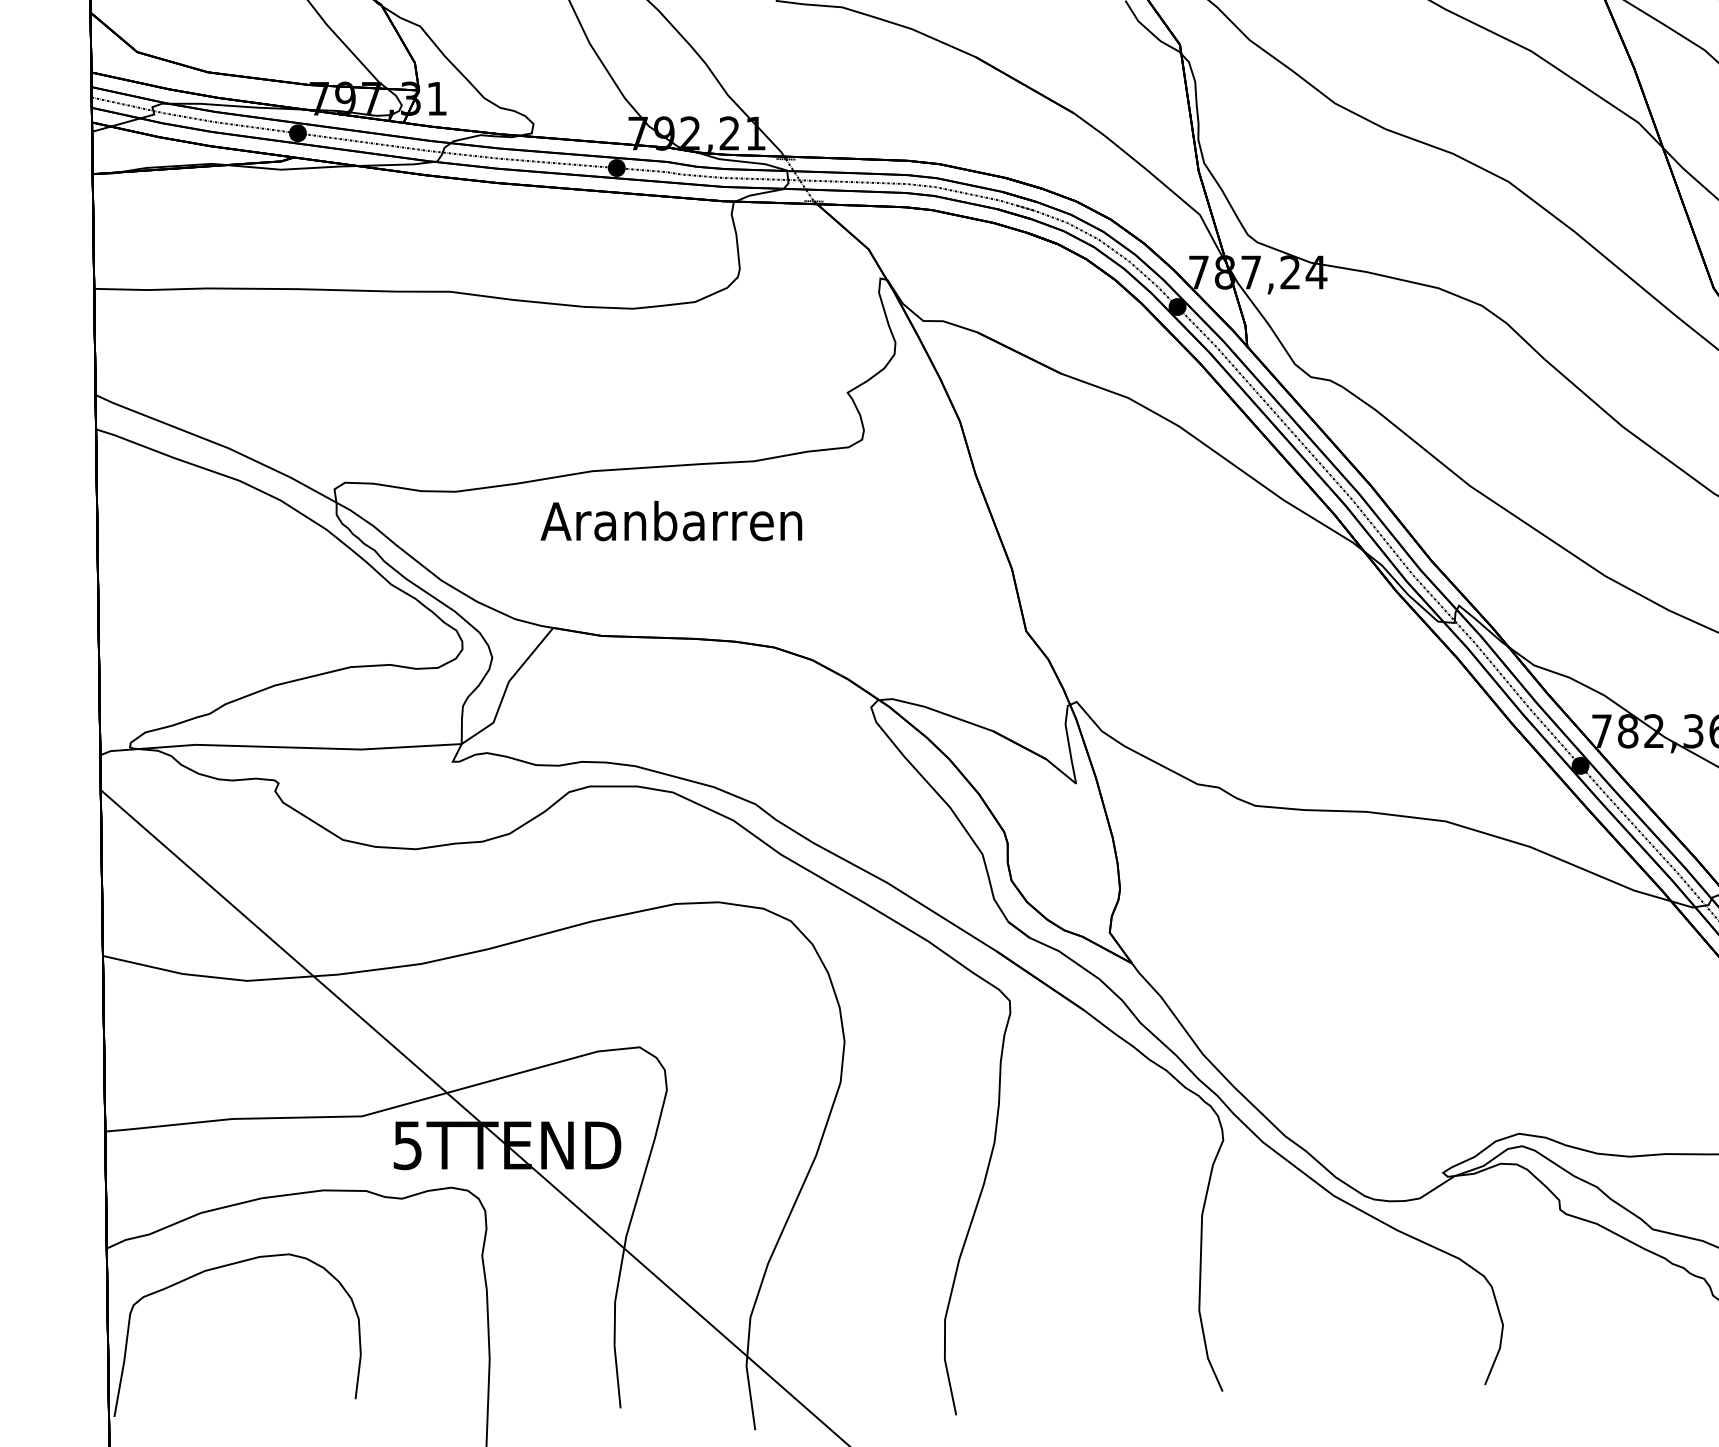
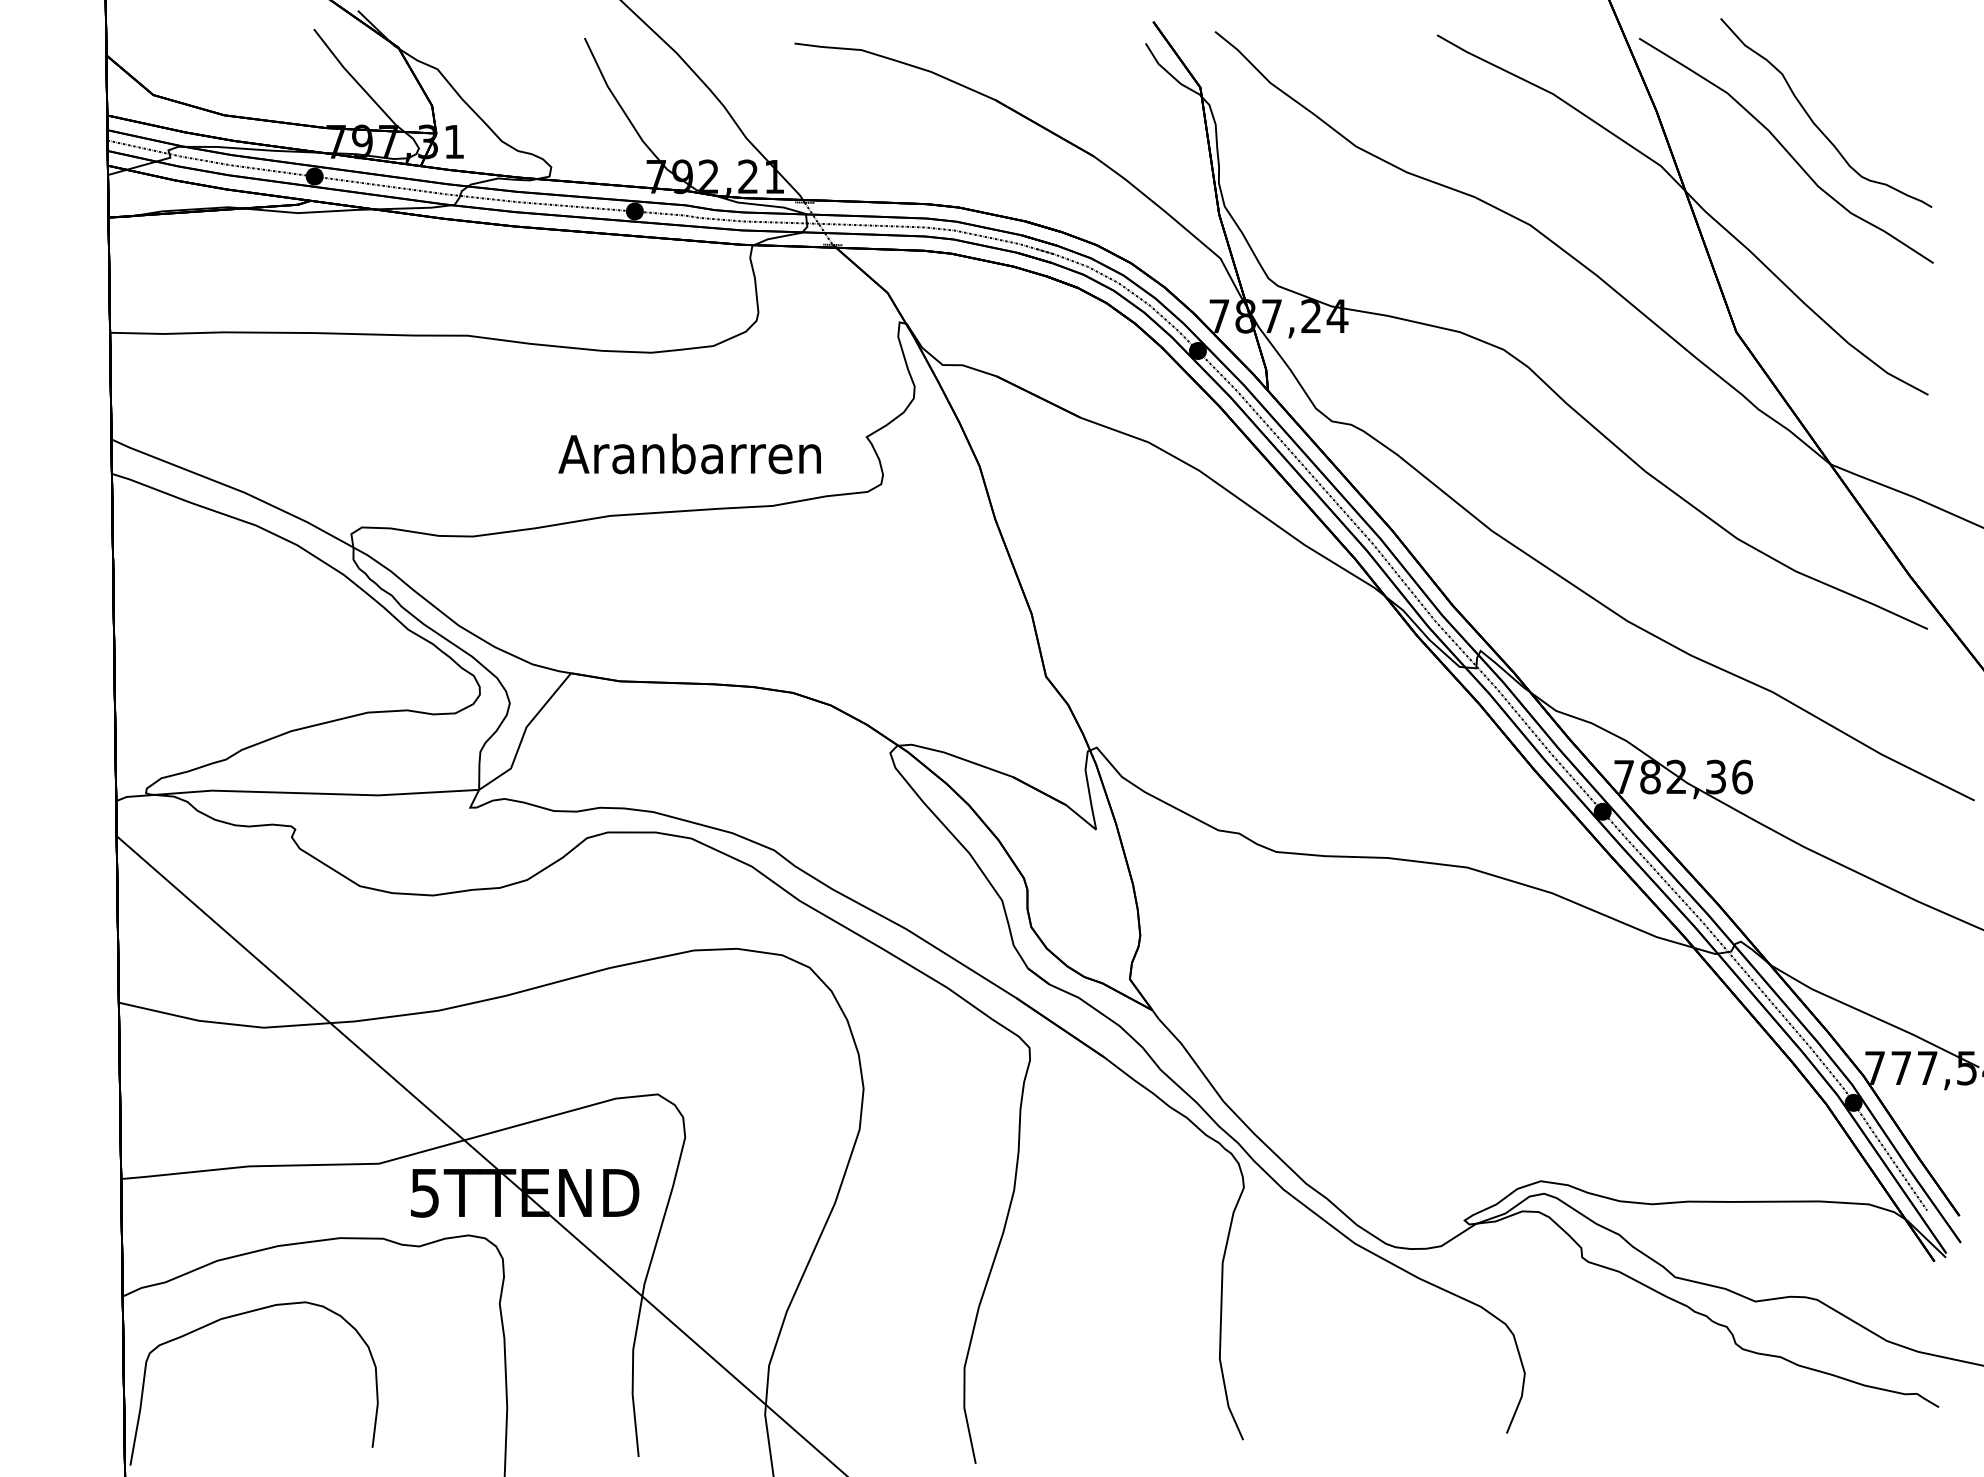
text: (671, 520) -> (689, 453), moved

